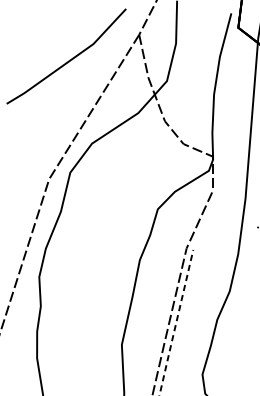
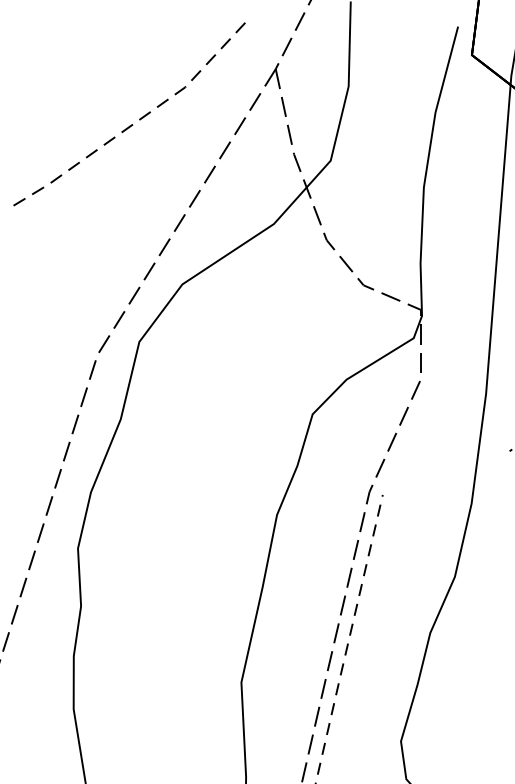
line: (69, 60) -> (137, 119), solid -> dashed

